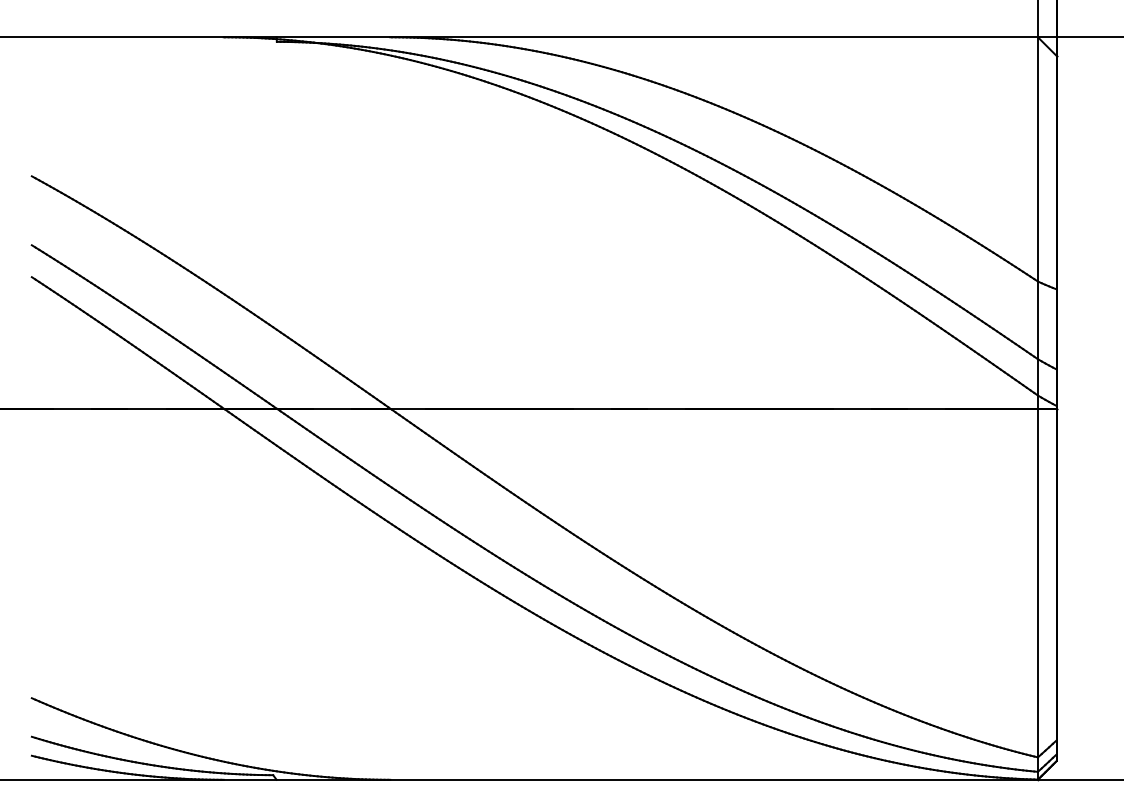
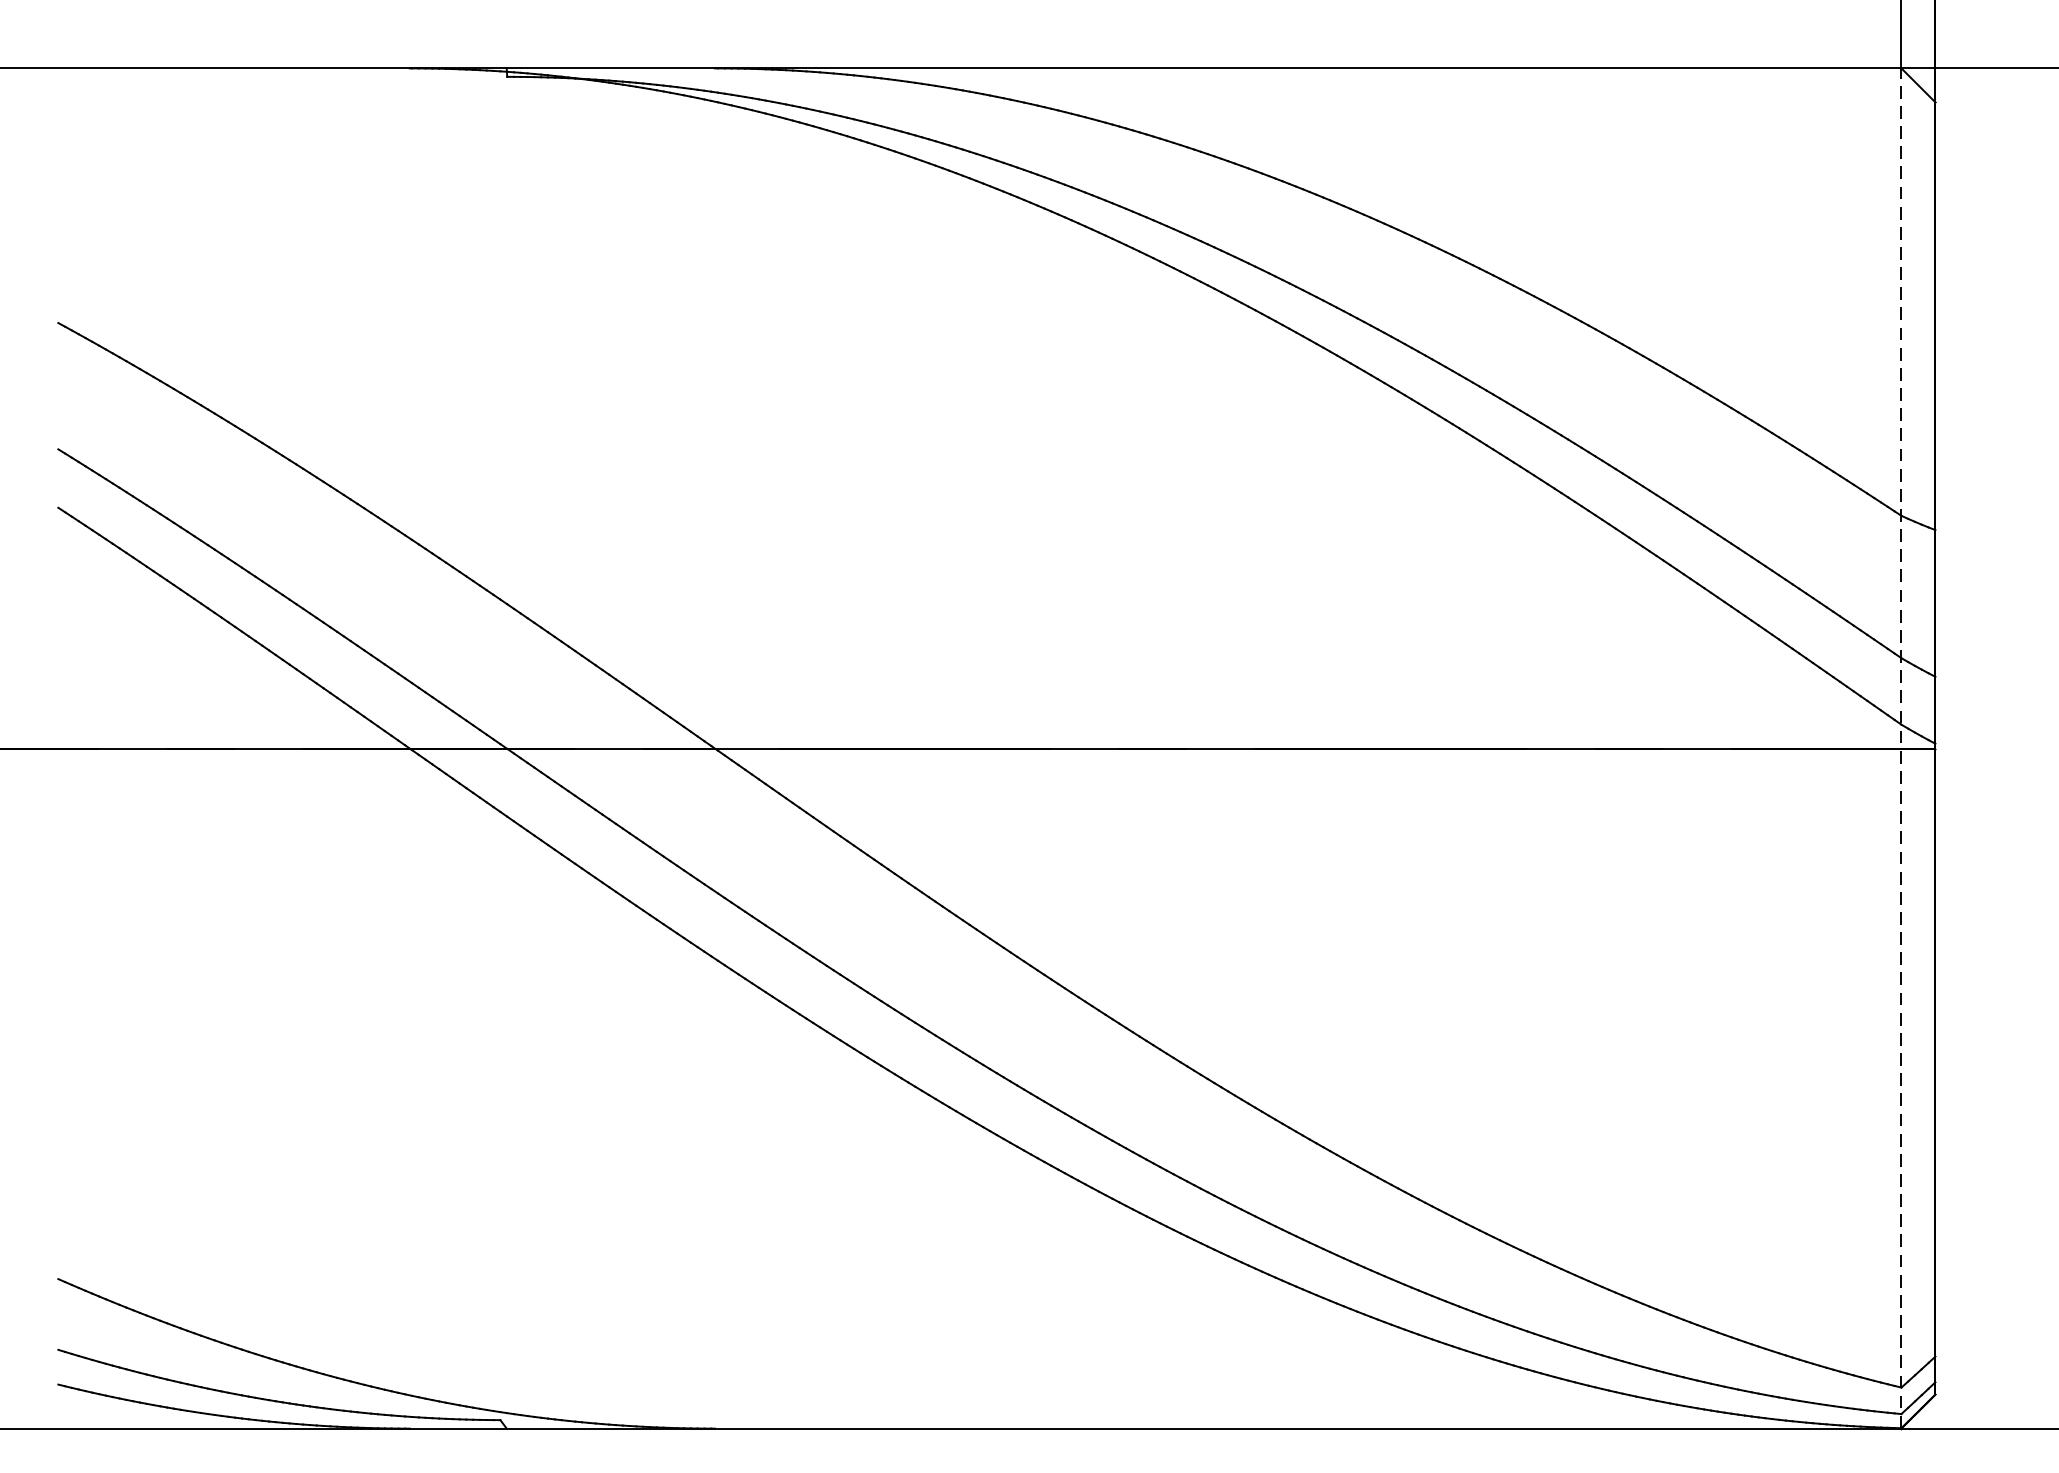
line: (1037, 408) -> (1900, 748), solid -> dashed

